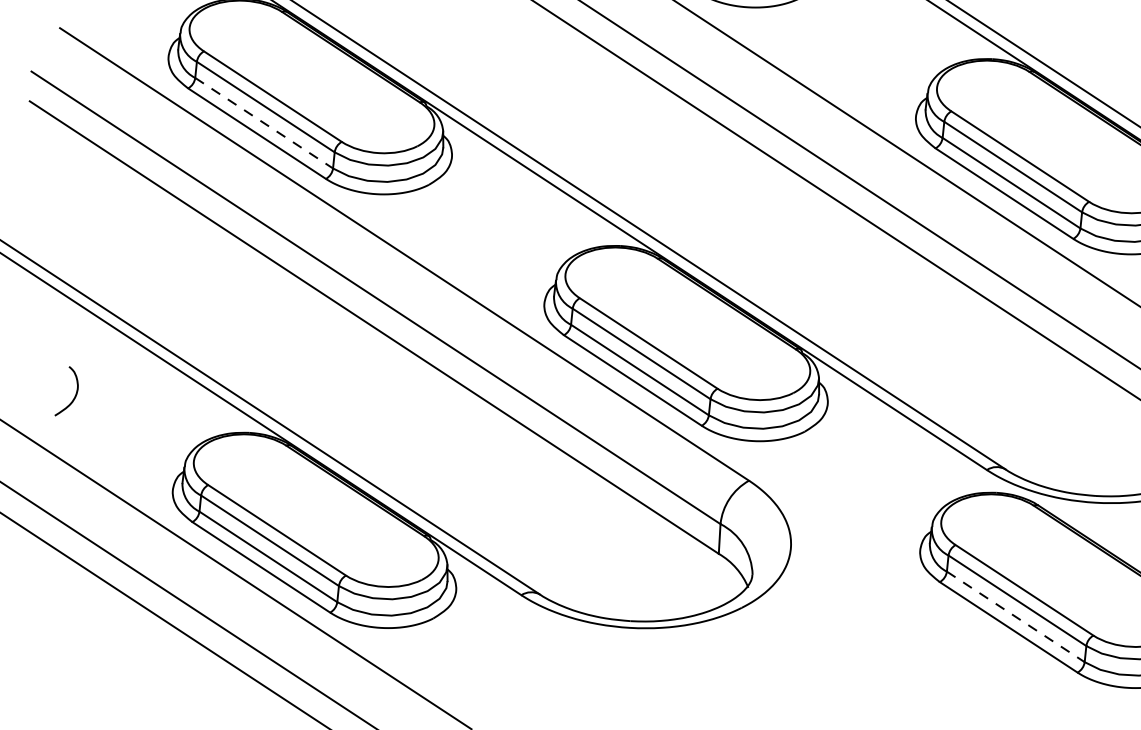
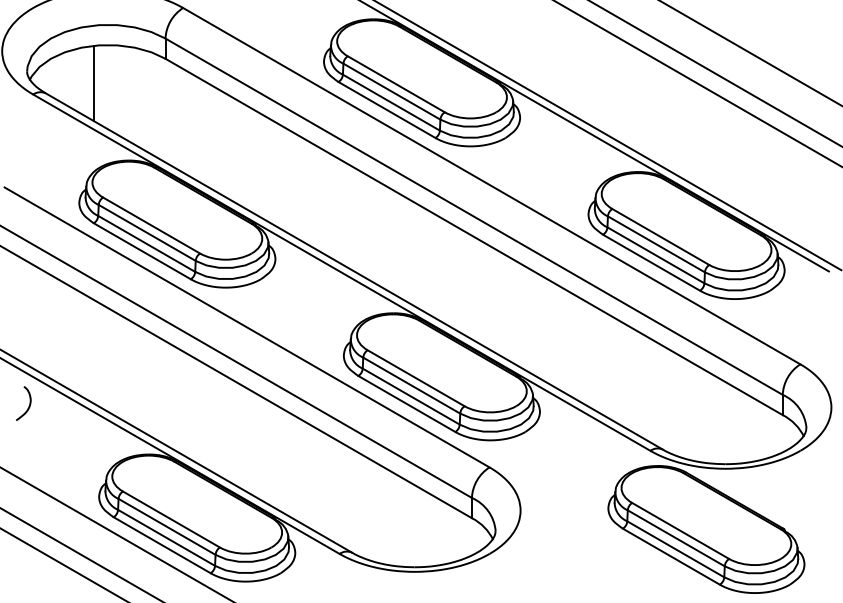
line: (263, 122) -> (146, 243), dashed -> solid
curve: (74, 396) -> (28, 406), moved
line: (1015, 617) -> (675, 549), dashed -> solid

